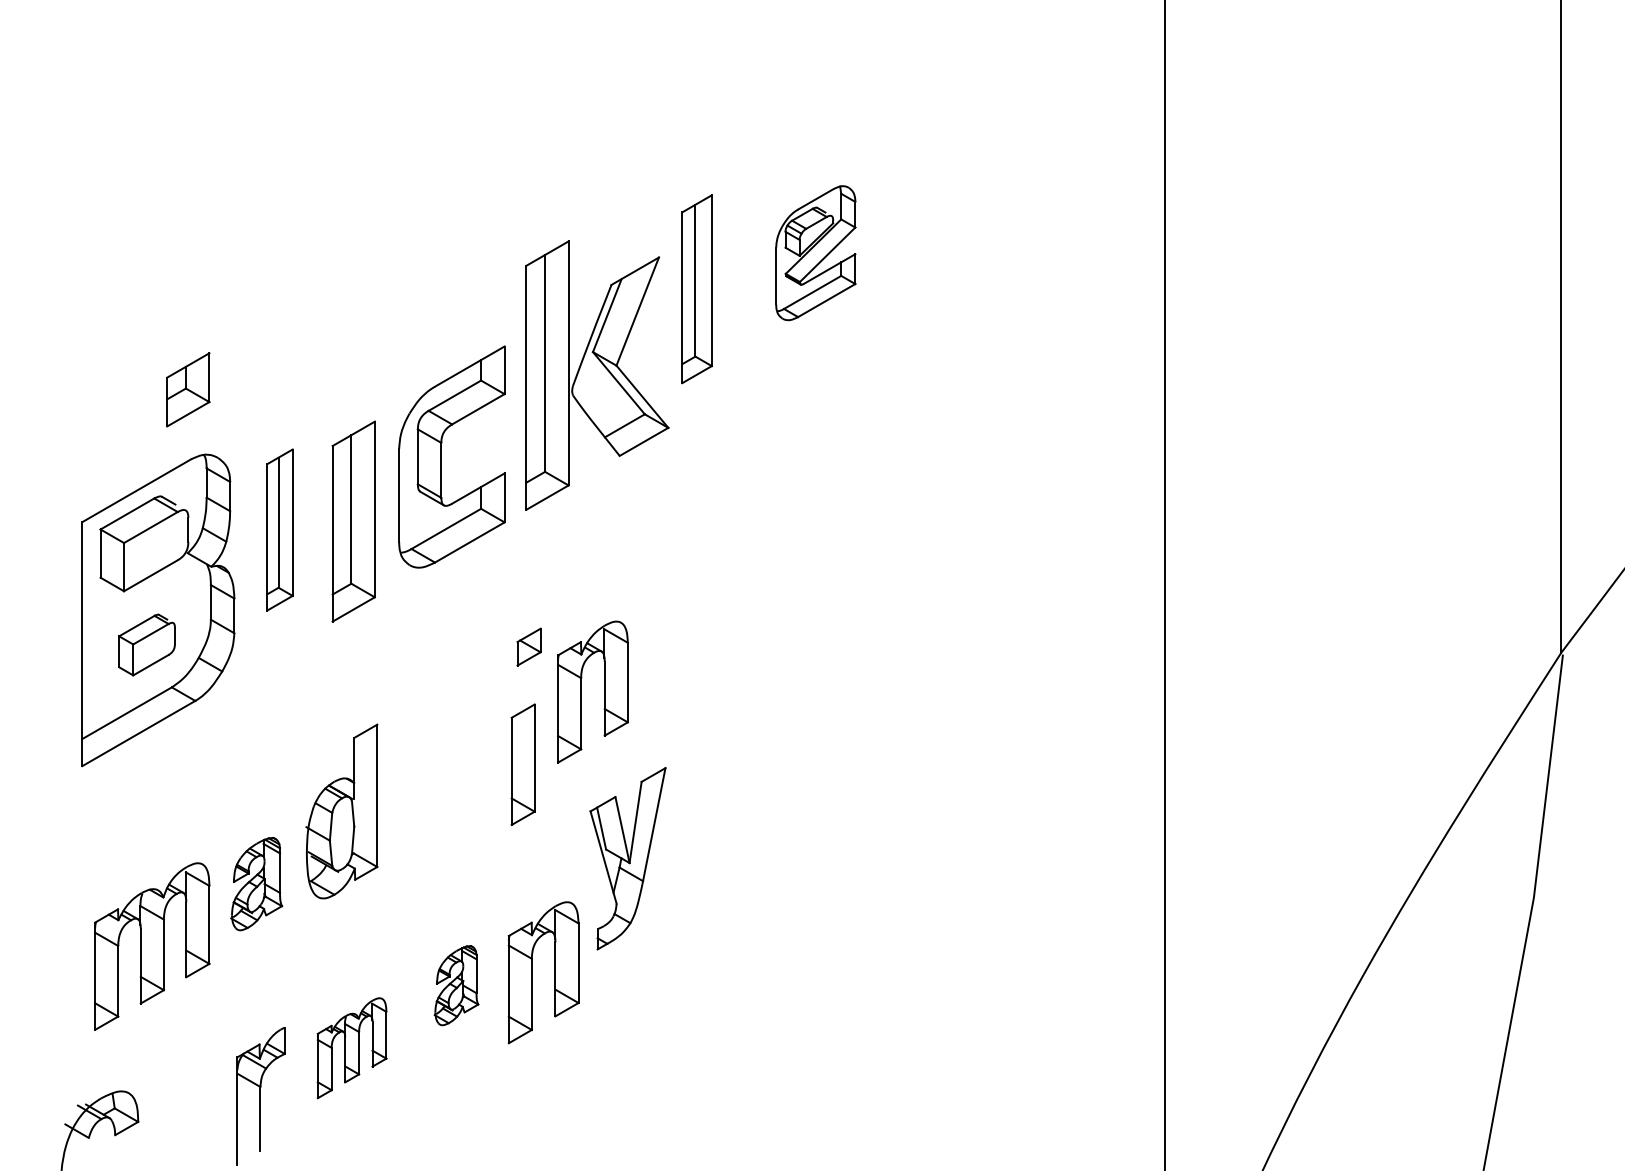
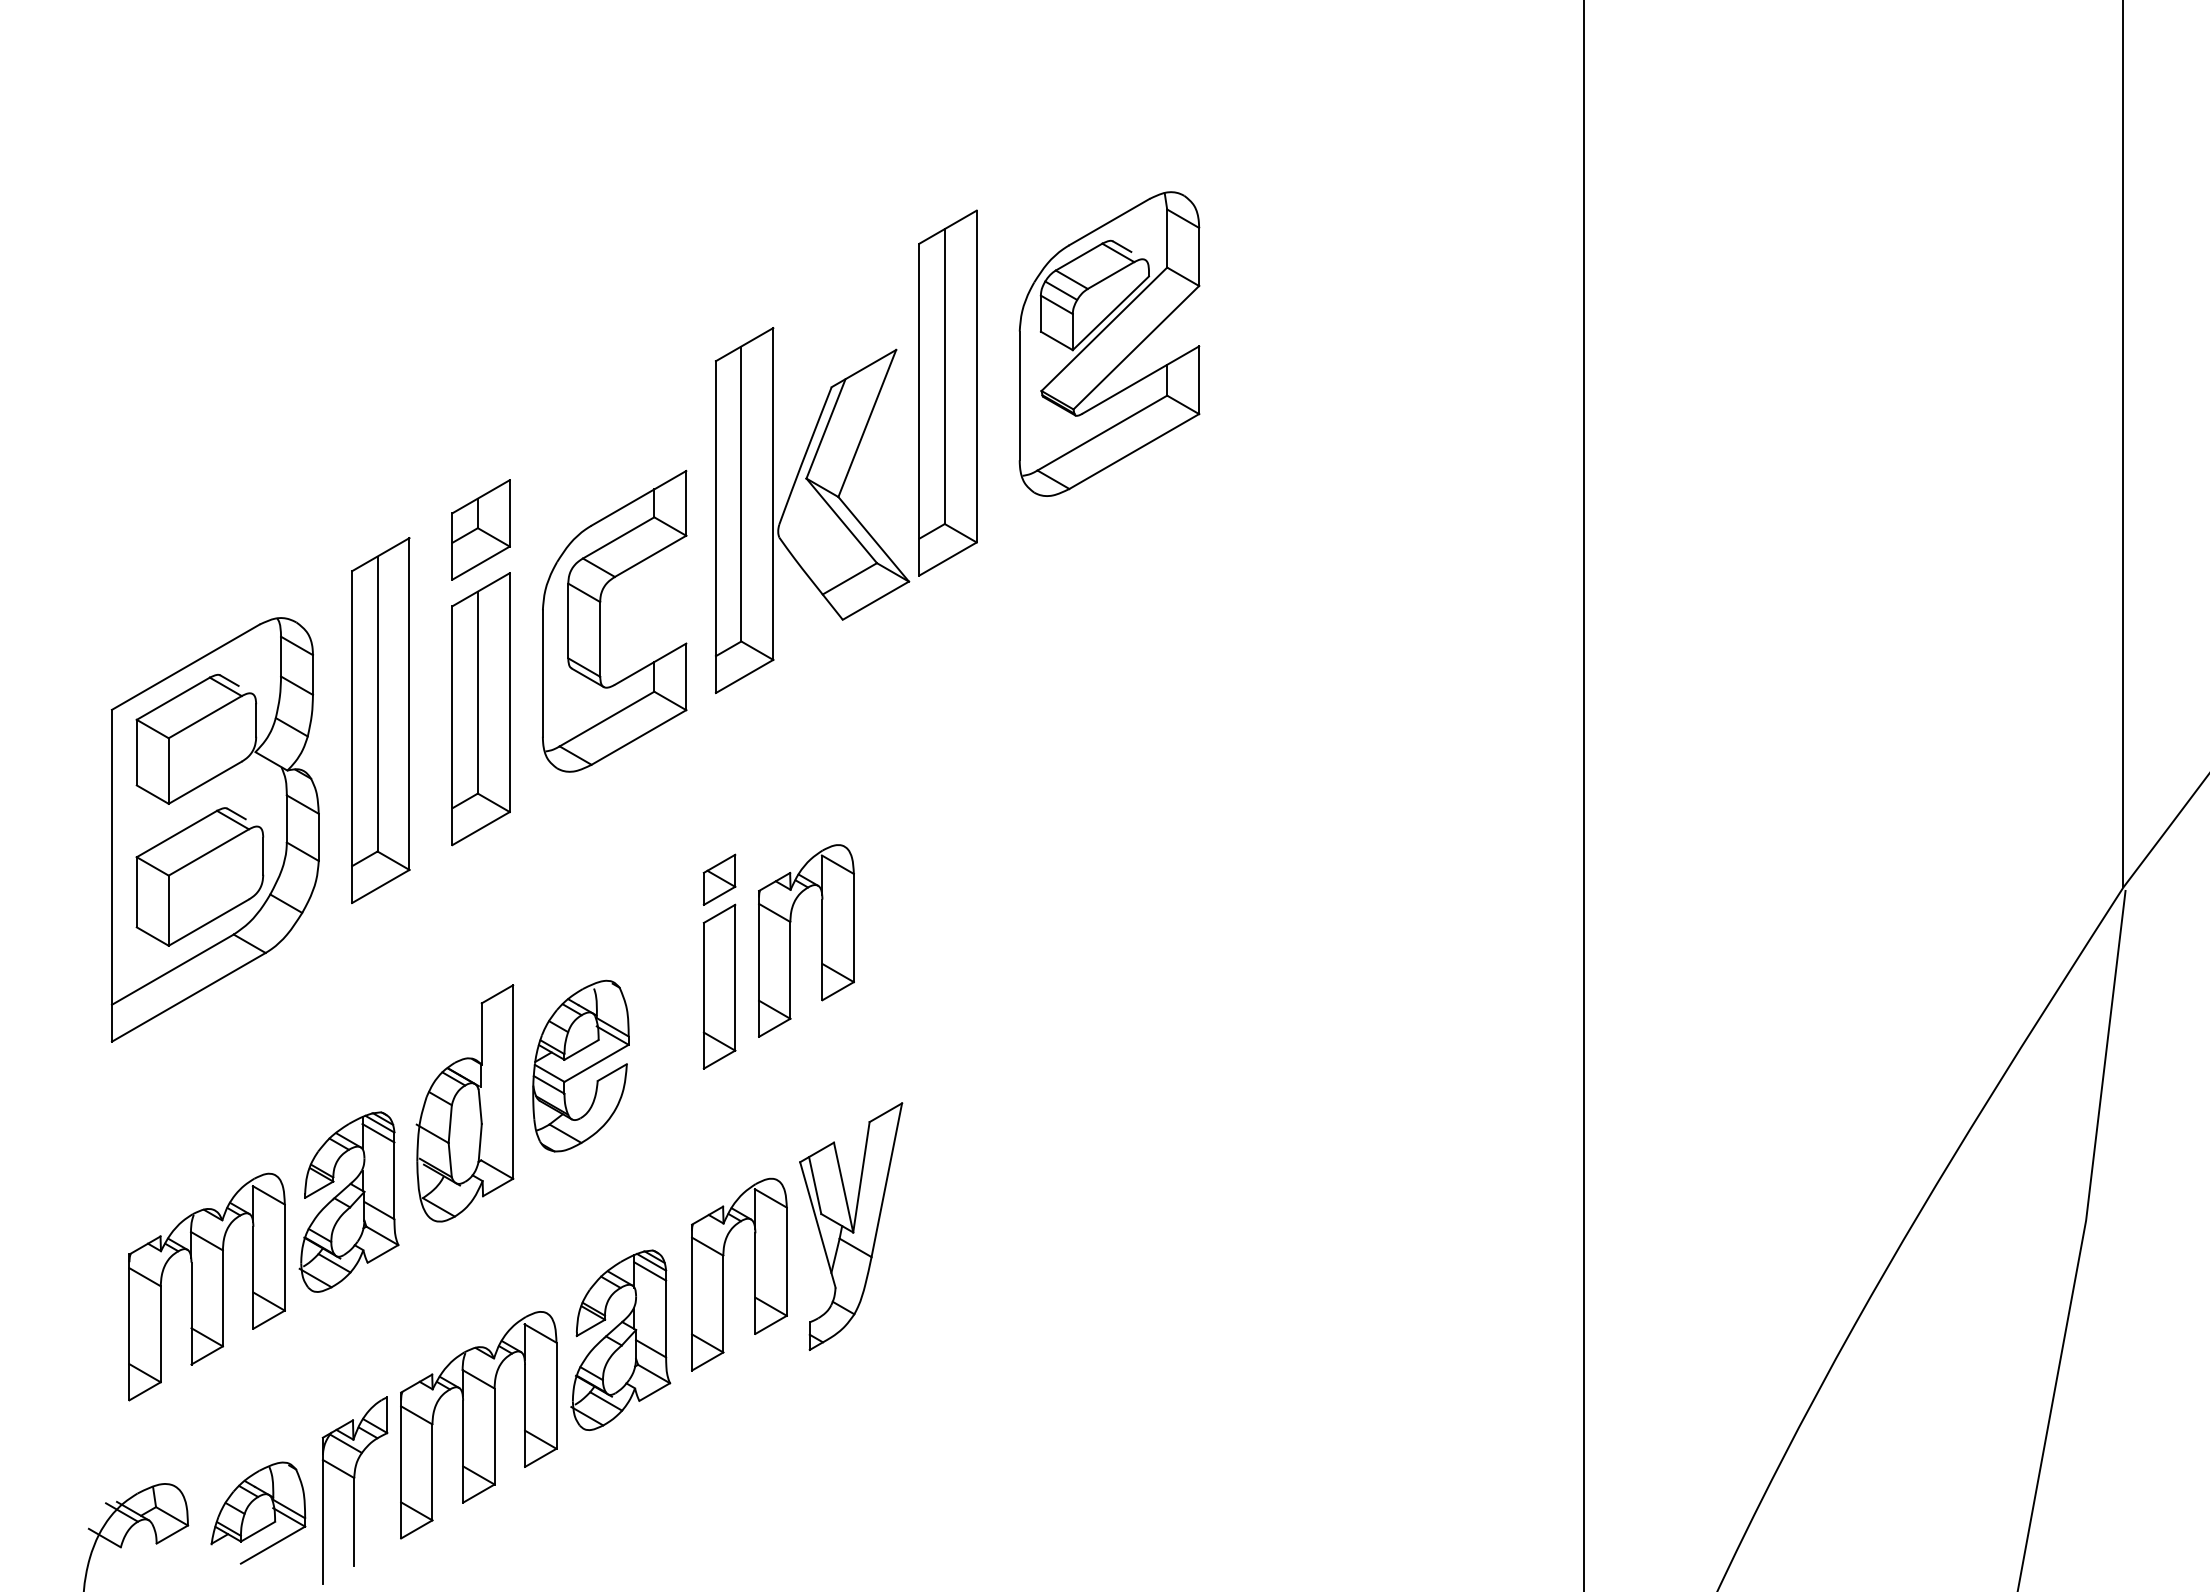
part: (815, 252) -> (1109, 343), size x1.67
part: (696, 288) -> (947, 392), size x1.43
part: (187, 389) -> (480, 529), moved
part: (279, 529) -> (380, 720), size x1.67
part: (146, 644) -> (199, 876), size x1.67
part: (523, 764) -> (719, 986), moved
part: (426, 783) -> (580, 1065), added
part: (628, 858) -> (851, 1226), moved
part: (256, 883) -> (348, 1201), size x1.43
part: (554, 972) -> (754, 1274), moved
part: (456, 985) -> (620, 1339), size x1.67
part: (351, 1048) -> (478, 1425), size x1.67
part: (190, 1112) -> (258, 1512), added

